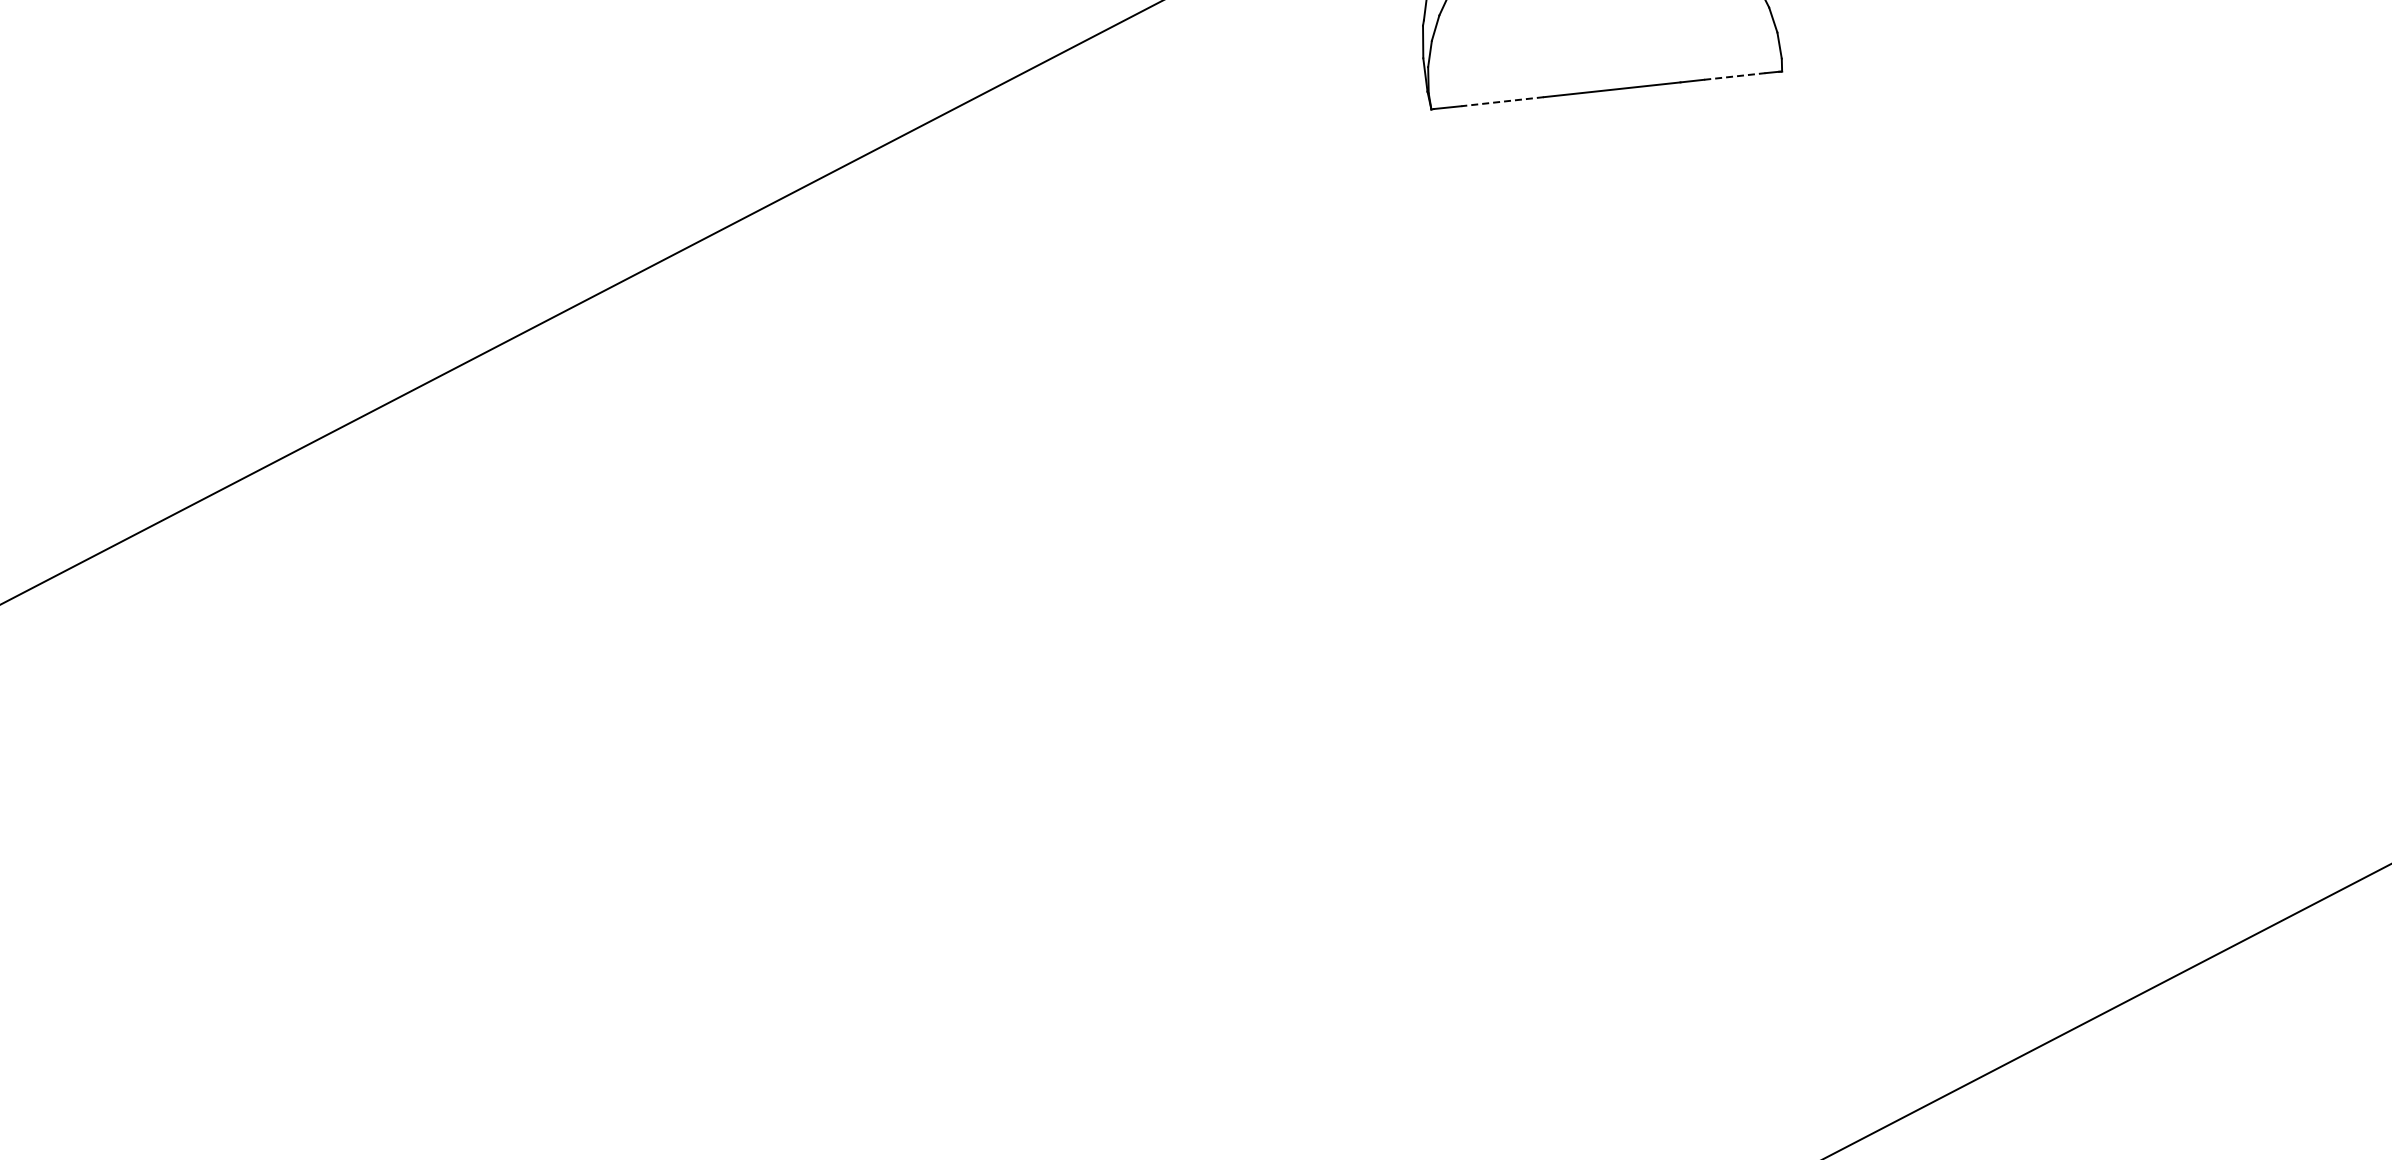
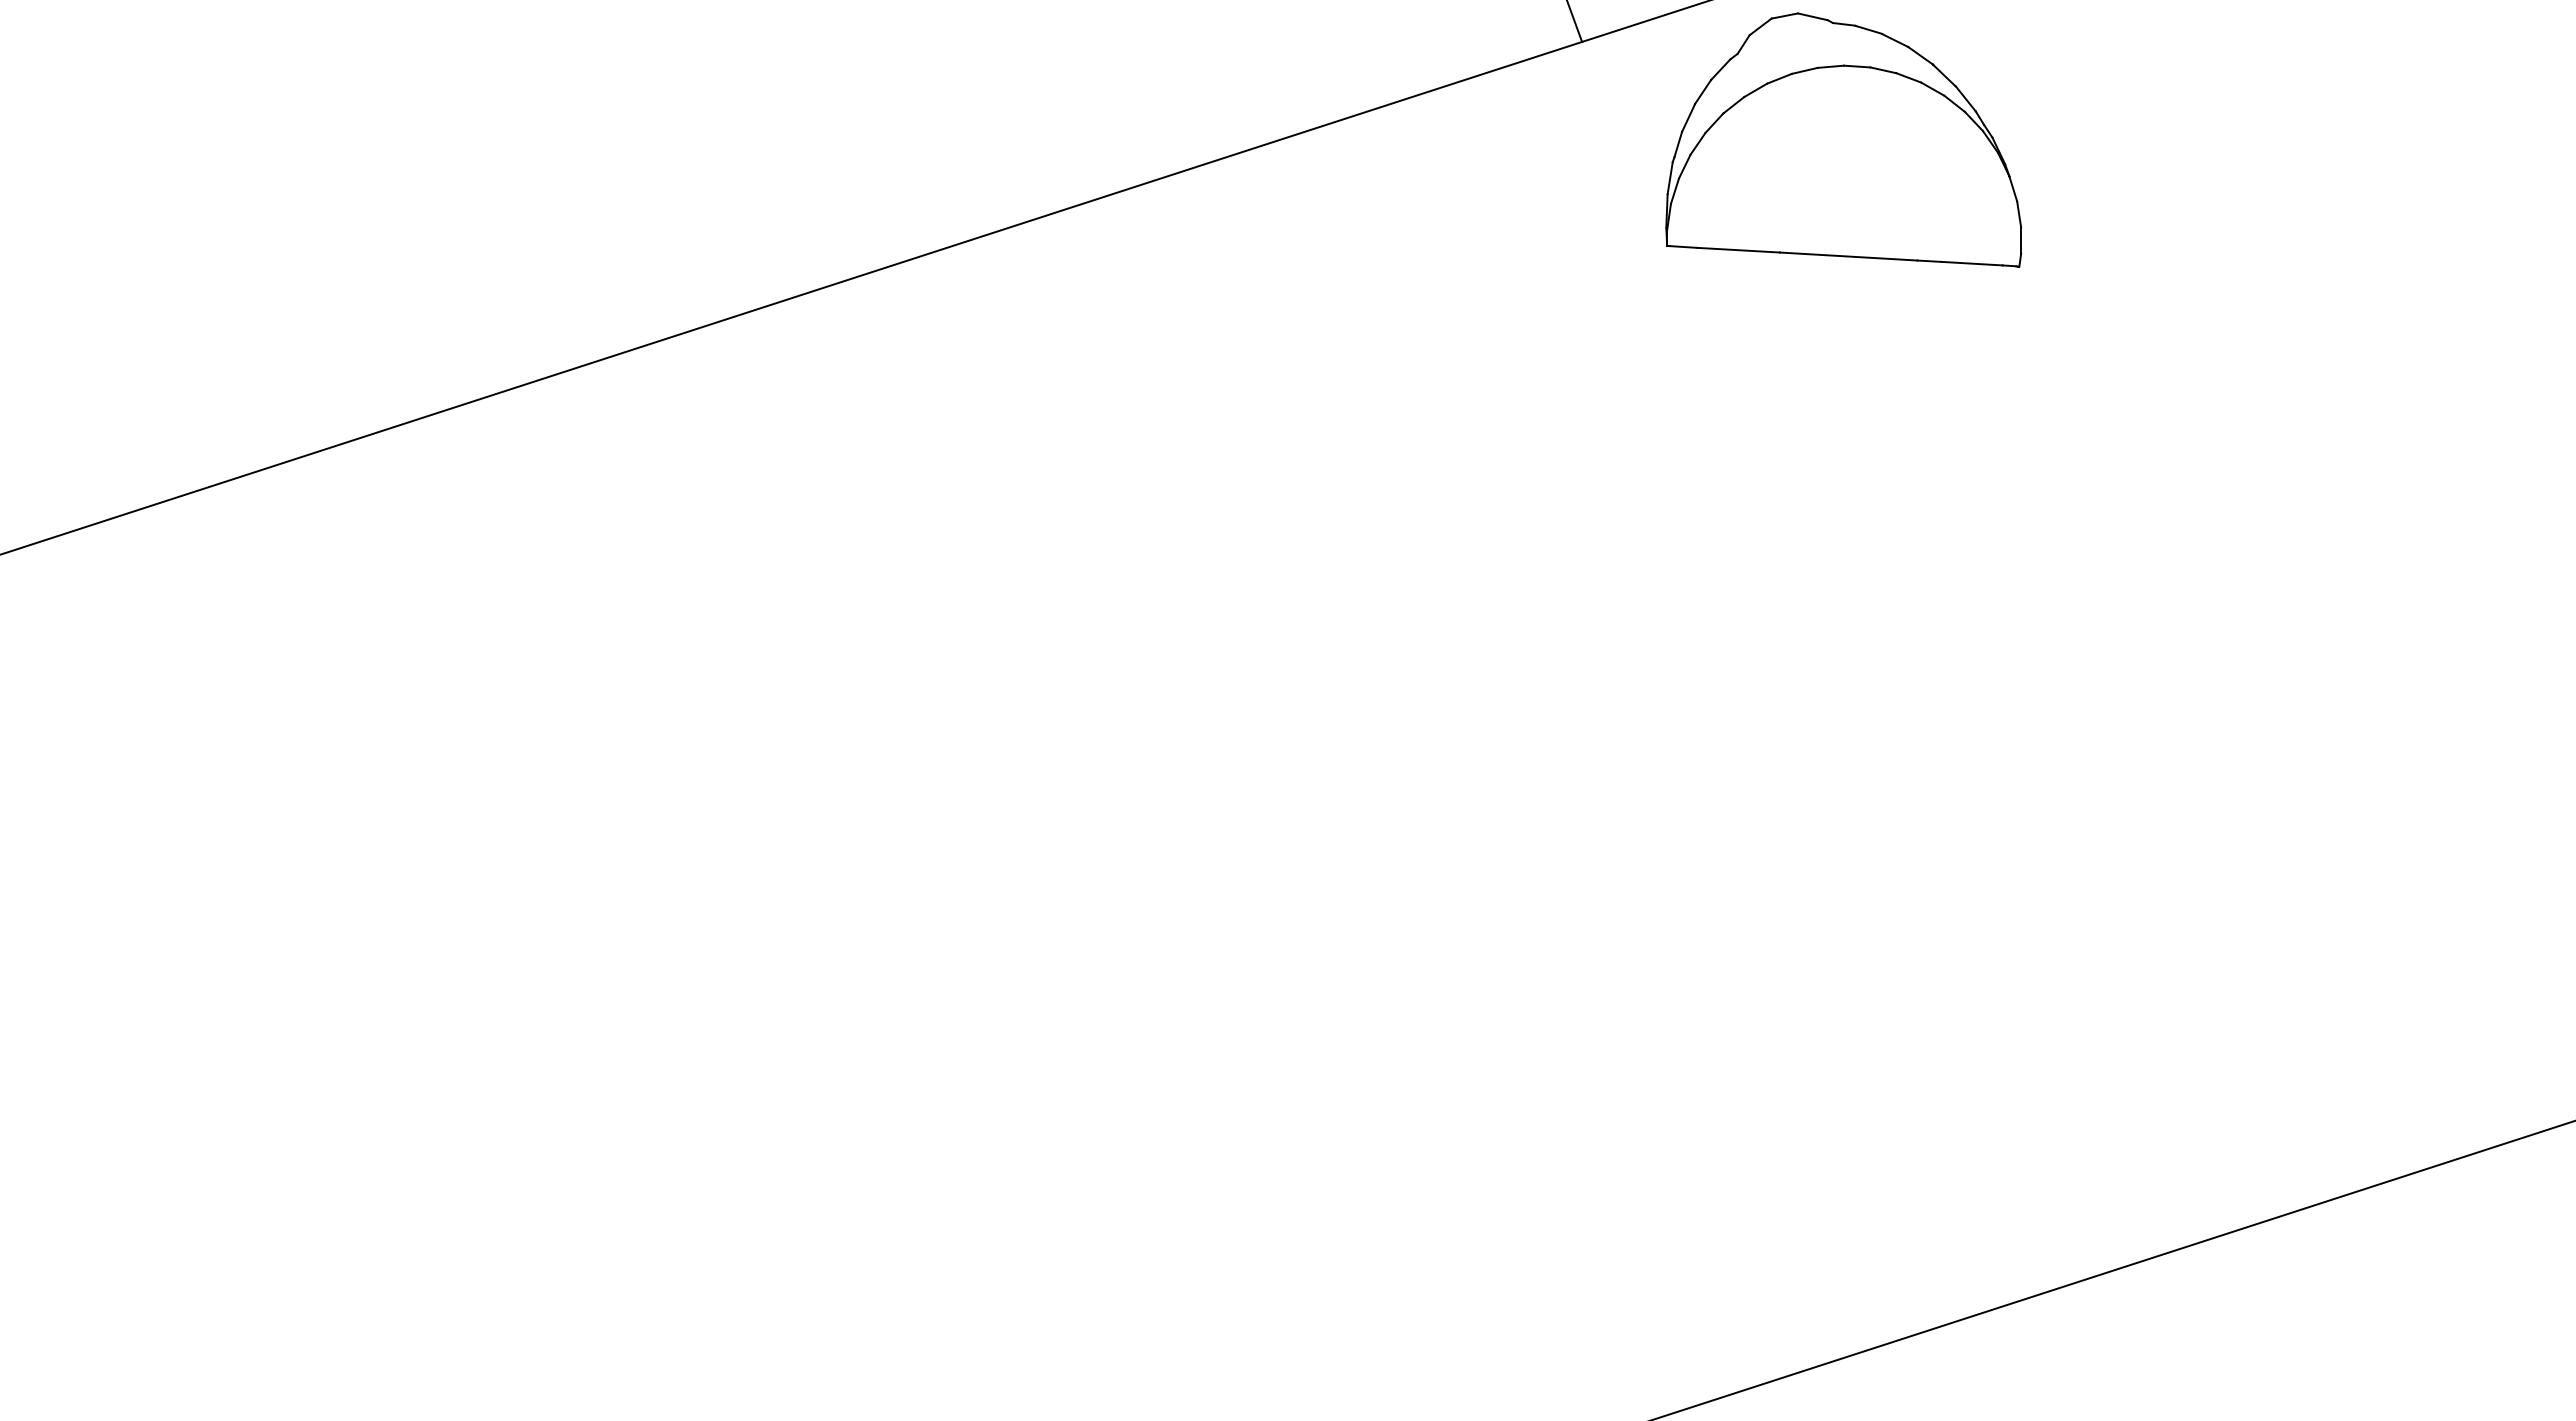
line: (1734, 76) -> (1971, 263), dashed -> solid
line: (1502, 102) -> (1738, 250), dashed -> solid

